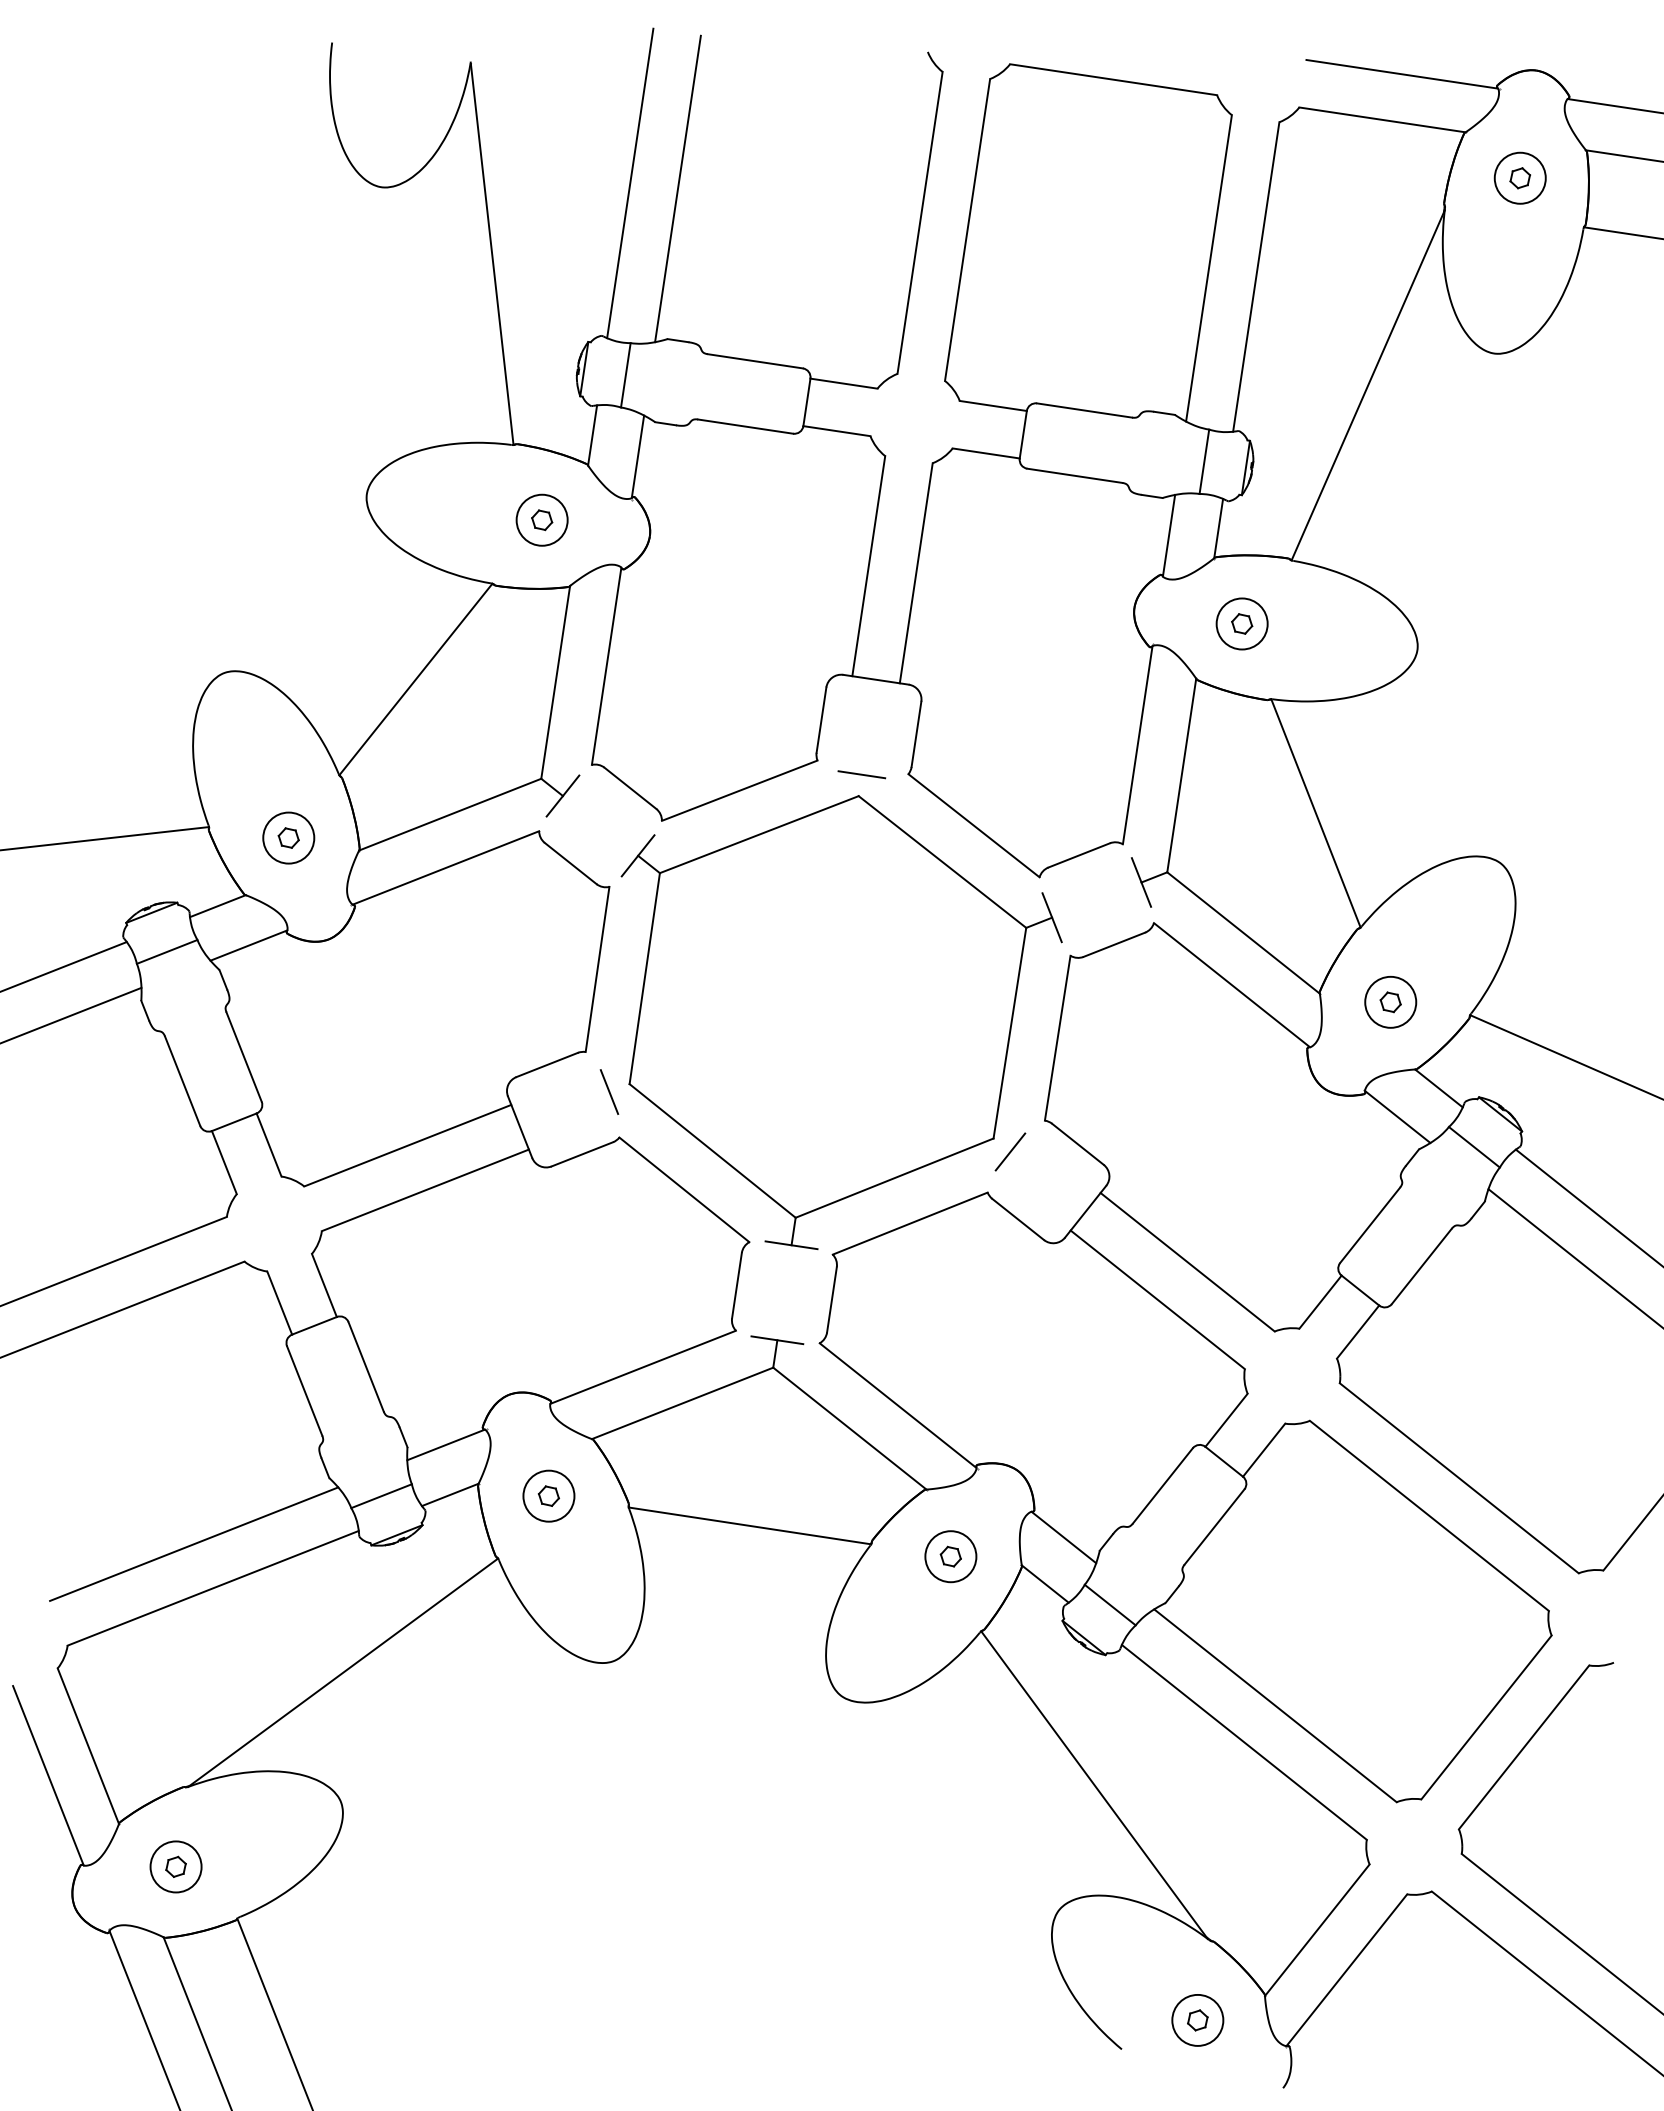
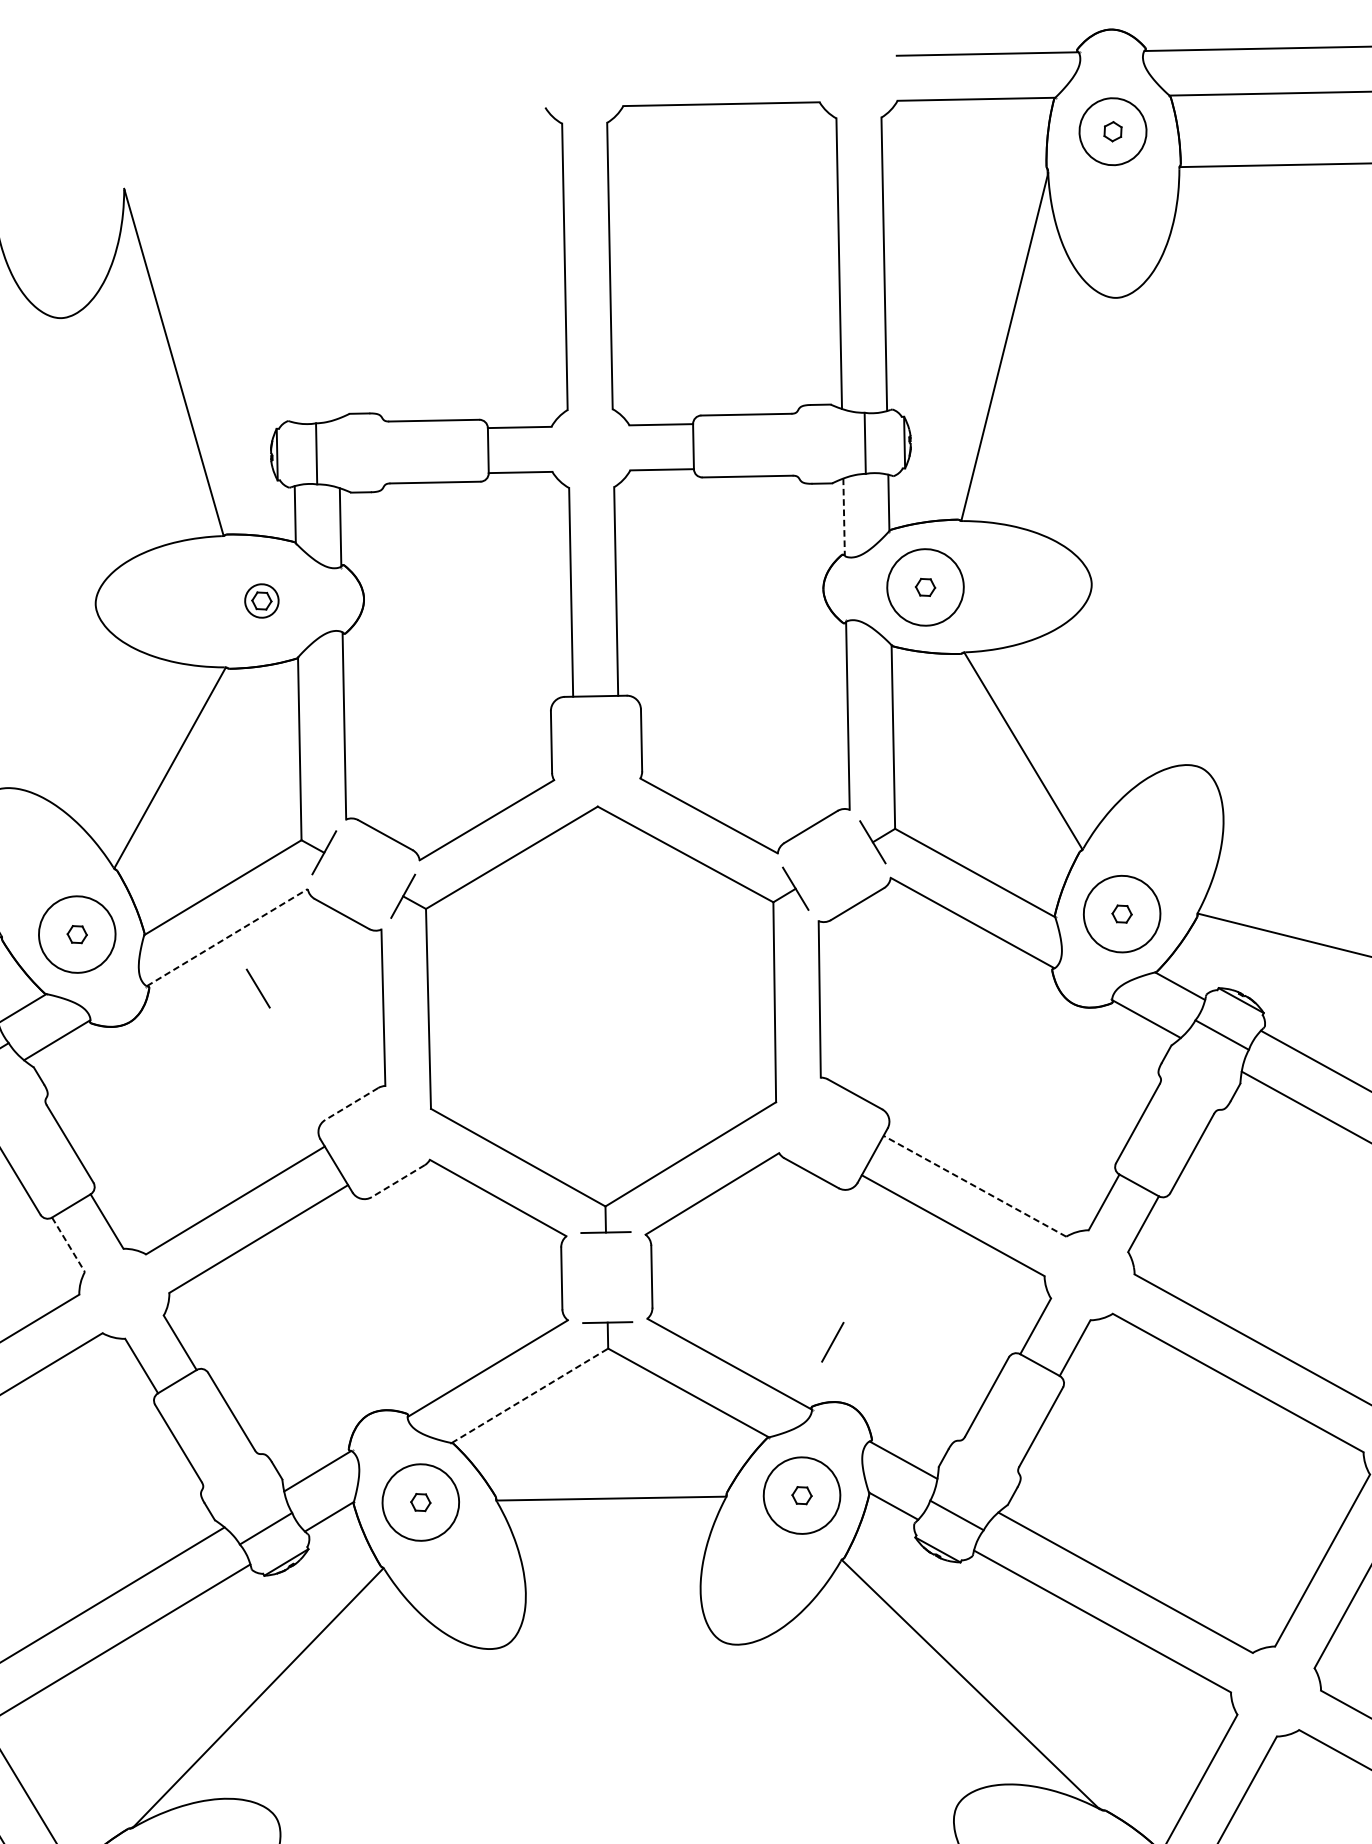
circle: (1519, 177) -> (1112, 131), size x1.4
line: (630, 183) -> (290, 275), removed
line: (677, 188) -> (335, 273), removed
circle: (541, 519) -> (261, 600), size x0.7
line: (1168, 536) -> (843, 518), solid -> dashed
circle: (1241, 623) -> (924, 587), size x1.6
line: (861, 774) -> (597, 786), removed
circle: (288, 837) -> (76, 934), size x1.6
line: (446, 867) -> (227, 937), solid -> dashed
circle: (1390, 1001) -> (1121, 913), size x1.6
line: (546, 1065) -> (351, 1104), solid -> dashed
line: (609, 1091) -> (258, 988), moved
line: (1010, 1151) -> (832, 1341), moved
line: (581, 1154) -> (397, 1181), solid -> dashed
line: (224, 1162) -> (68, 1244), solid -> dashed
line: (1187, 1261) -> (974, 1185), solid -> dashed
line: (683, 1403) -> (530, 1395), solid -> dashed
circle: (548, 1495) -> (420, 1501), size x1.6
circle: (950, 1556) -> (801, 1495), size x1.6

